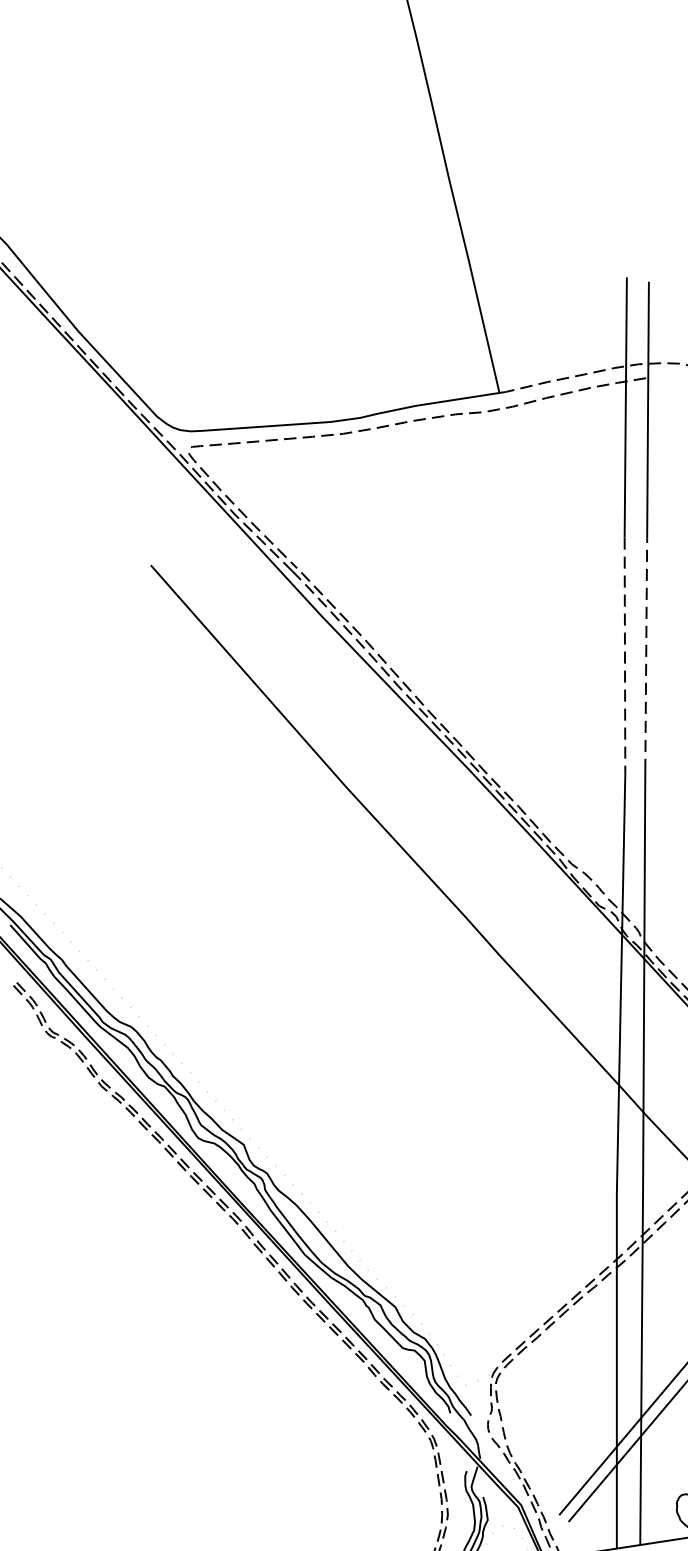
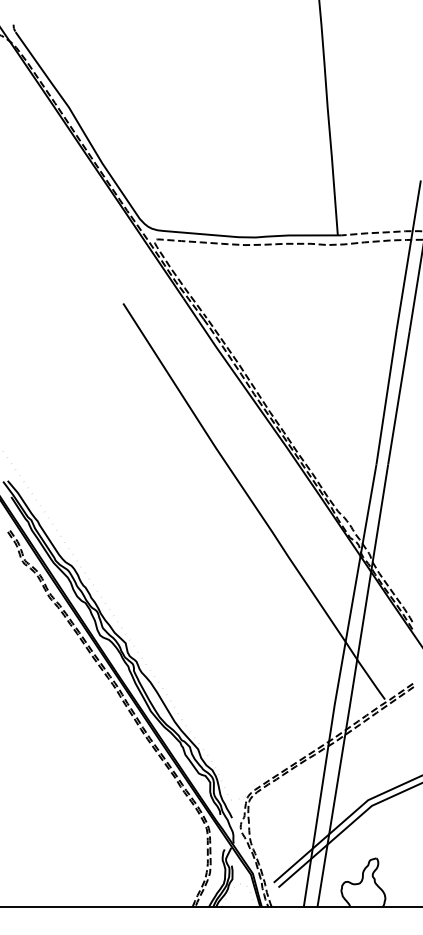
line: (645, 653) -> (398, 397), dashed -> solid
line: (624, 657) -> (386, 397), dashed -> solid

